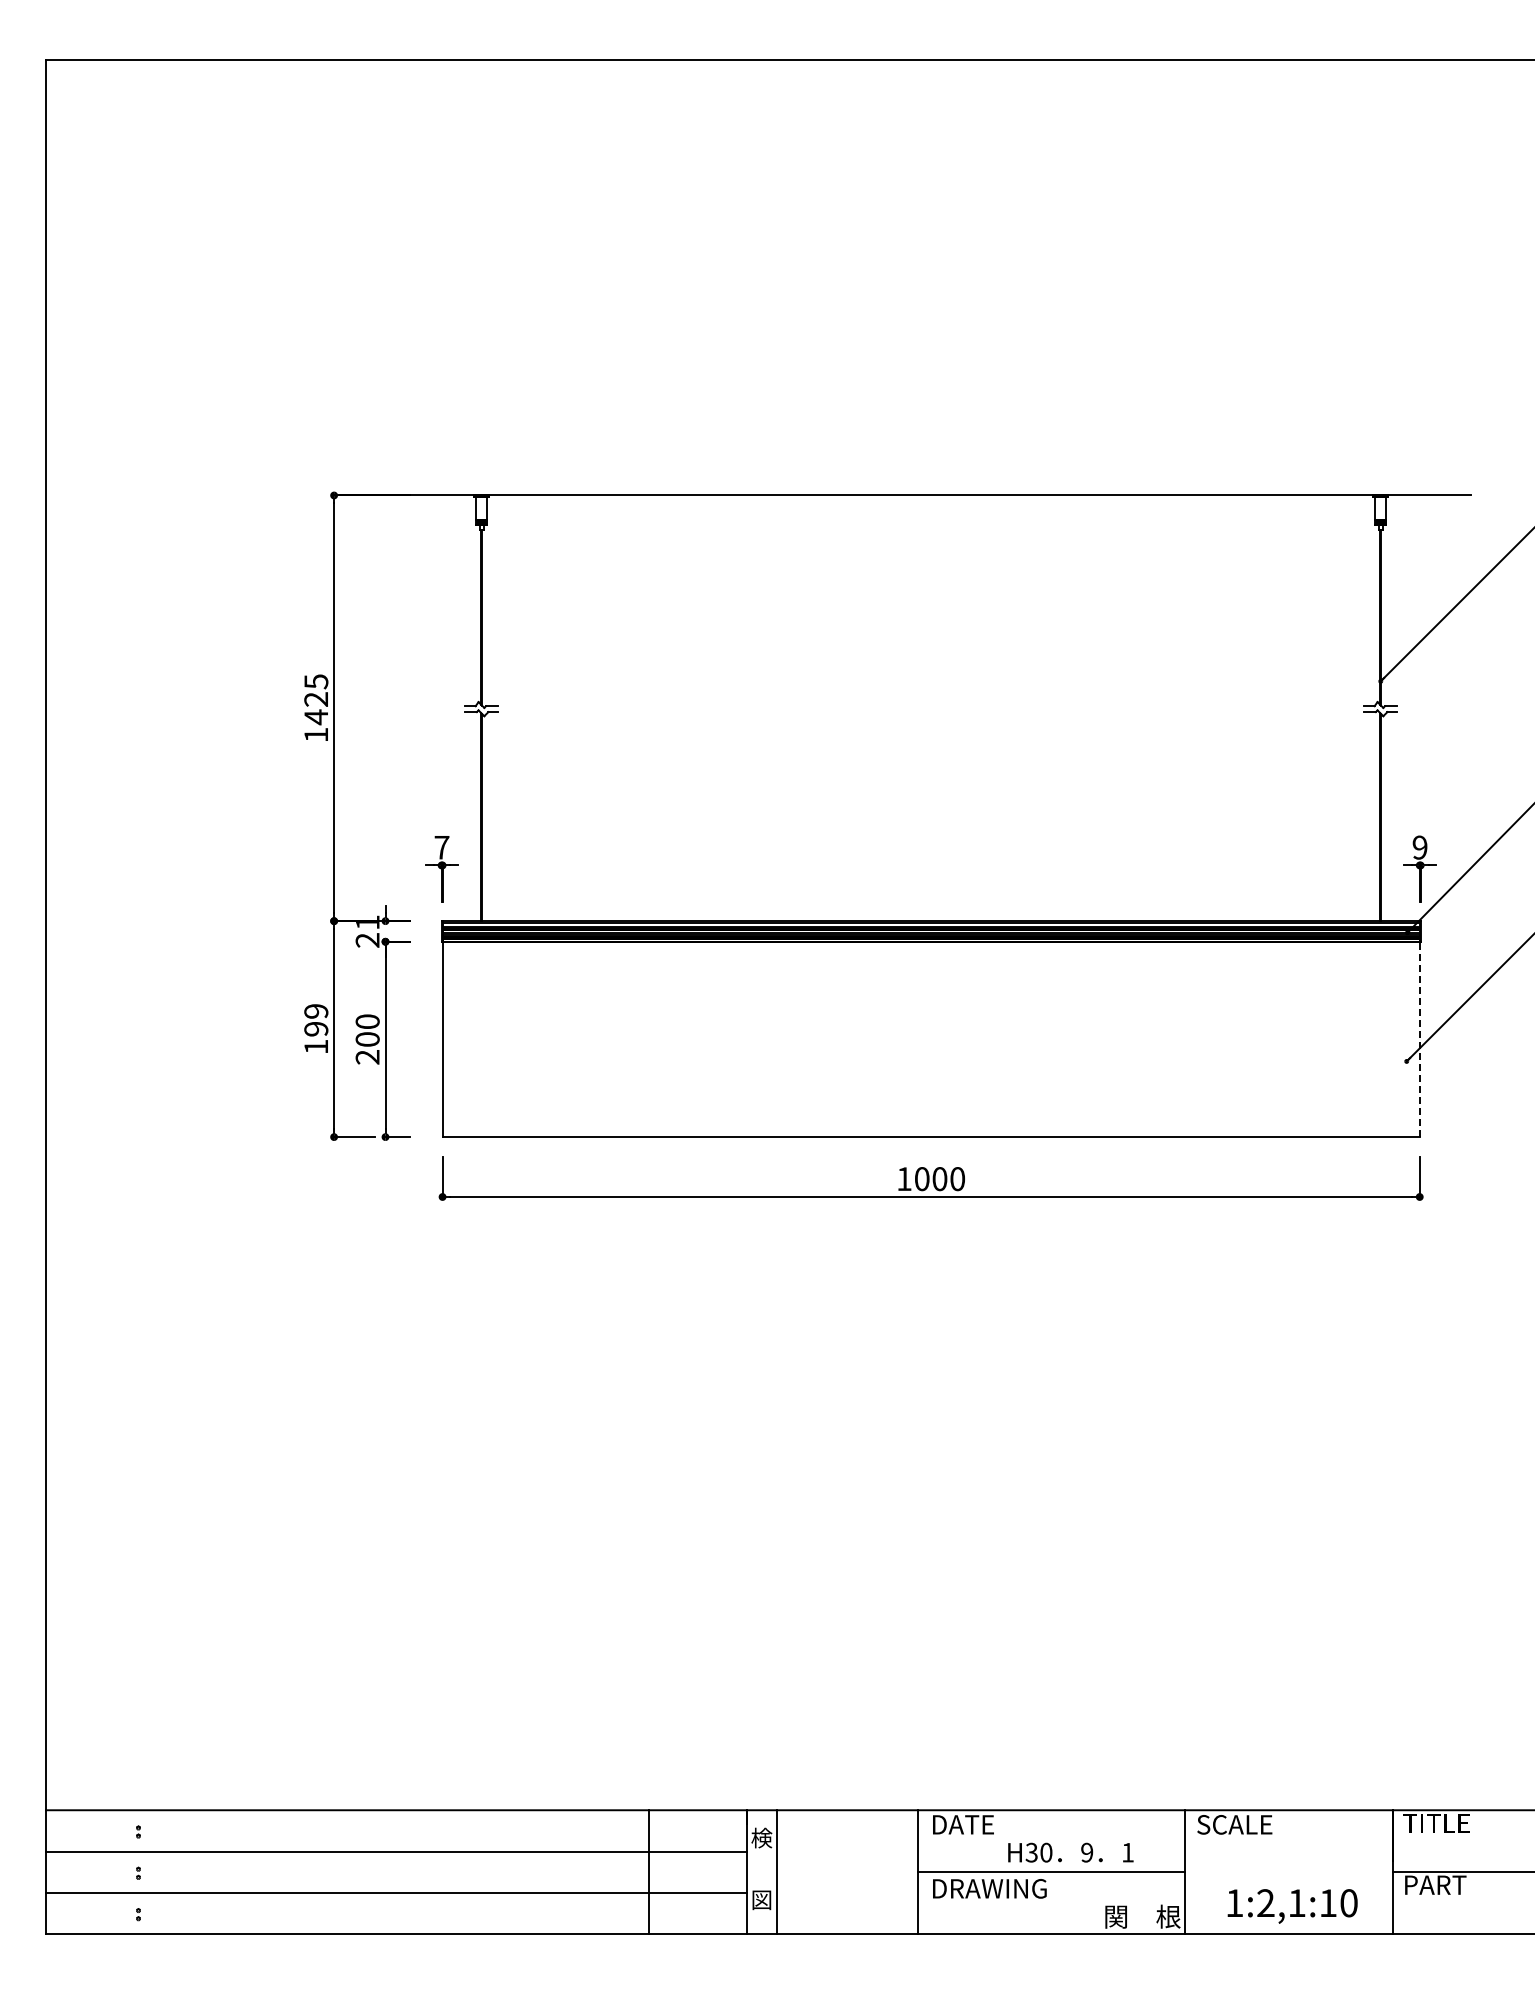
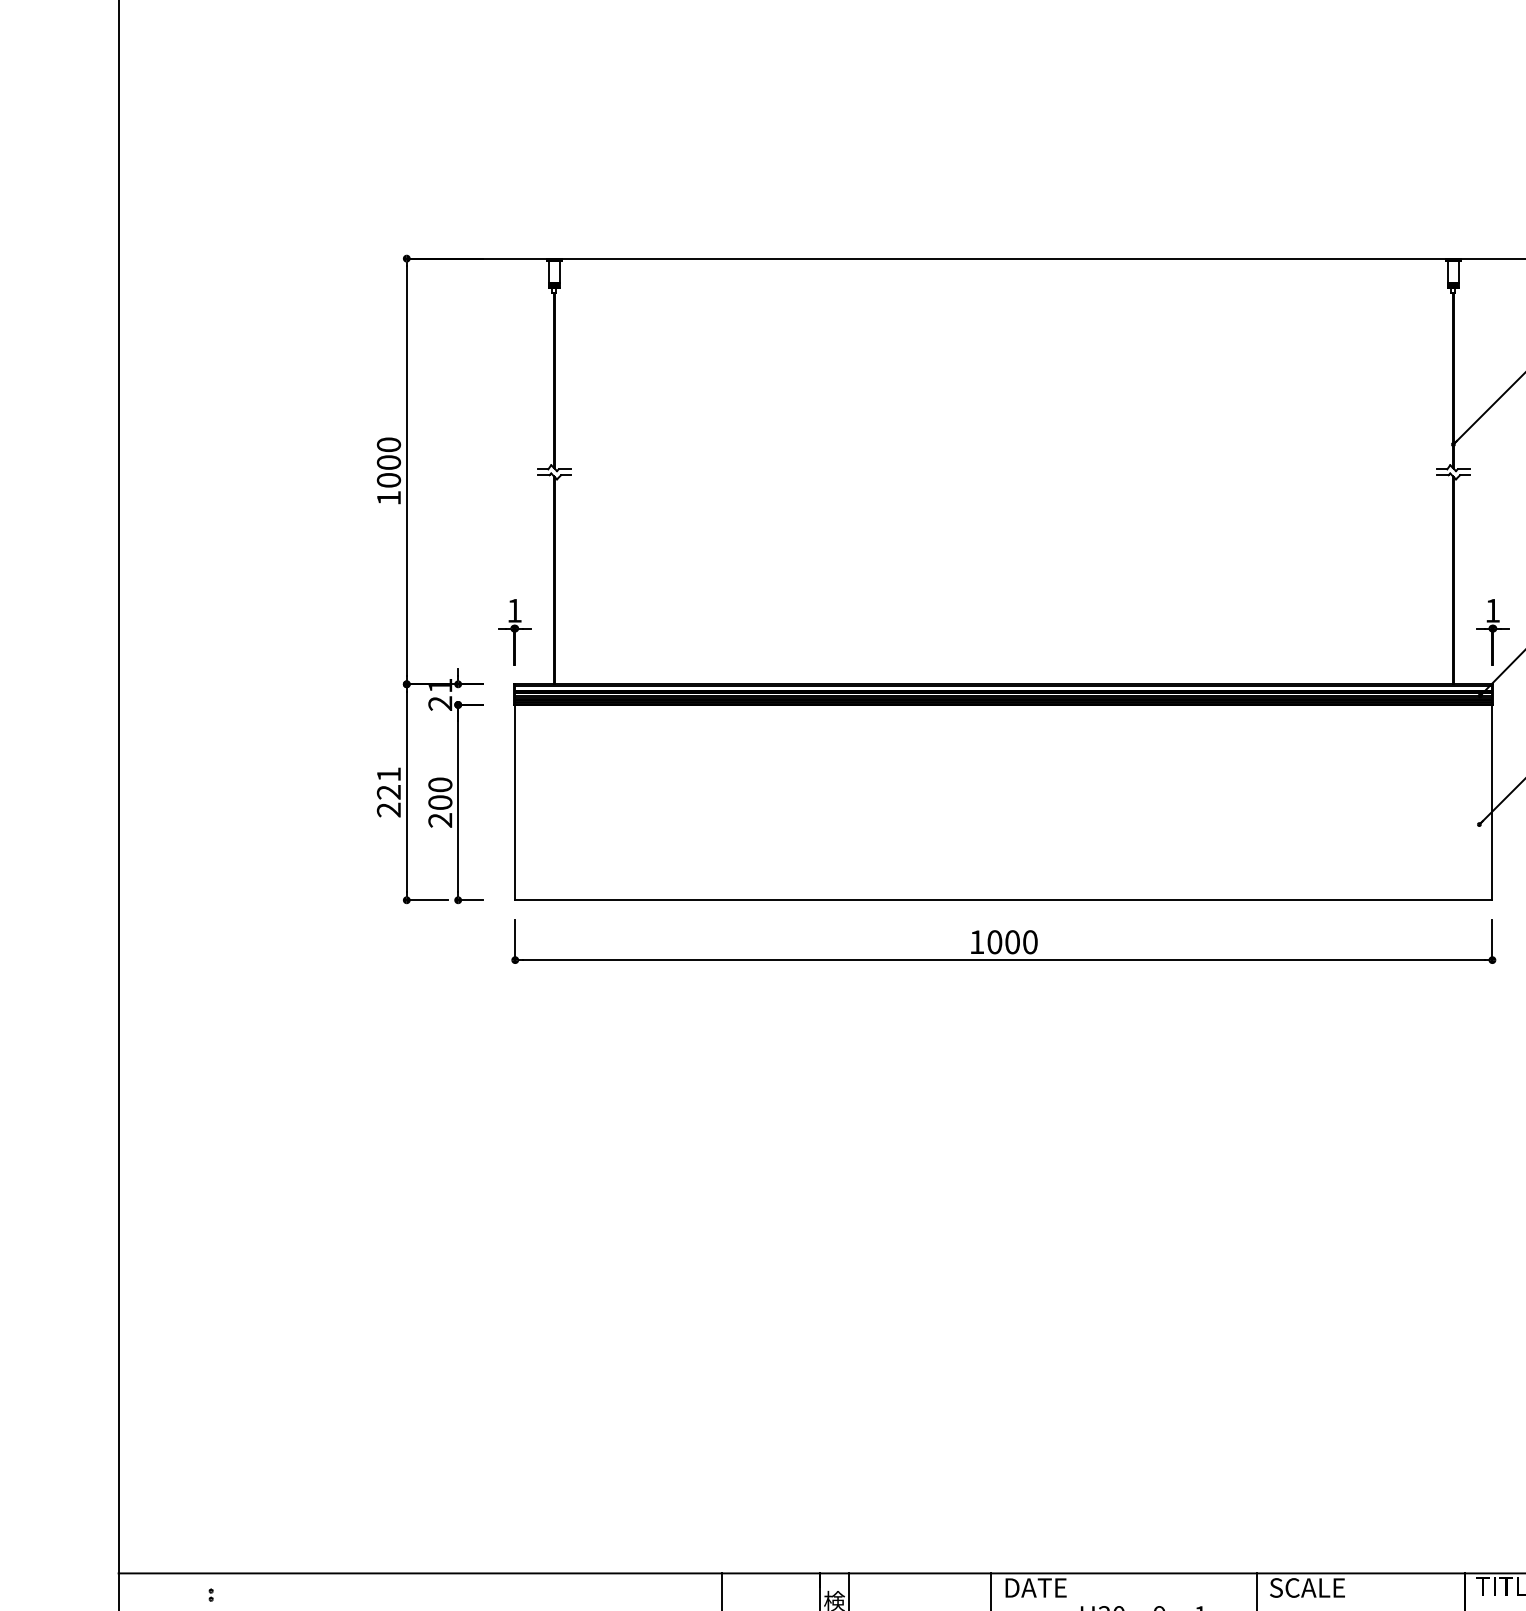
text: (316, 699) -> (389, 462), 1425 -> 1000
text: (441, 847) -> (514, 610), 7 -> 1
text: (1419, 847) -> (1492, 610), 9 -> 1
text: (316, 1029) -> (389, 792), 199 -> 221
line: (1419, 1039) -> (1492, 802), dashed -> solid

